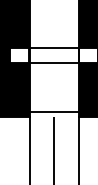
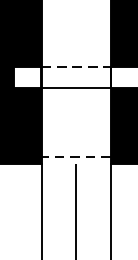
line: (54, 48) -> (76, 68), solid -> dashed
line: (54, 111) -> (76, 156), solid -> dashed

